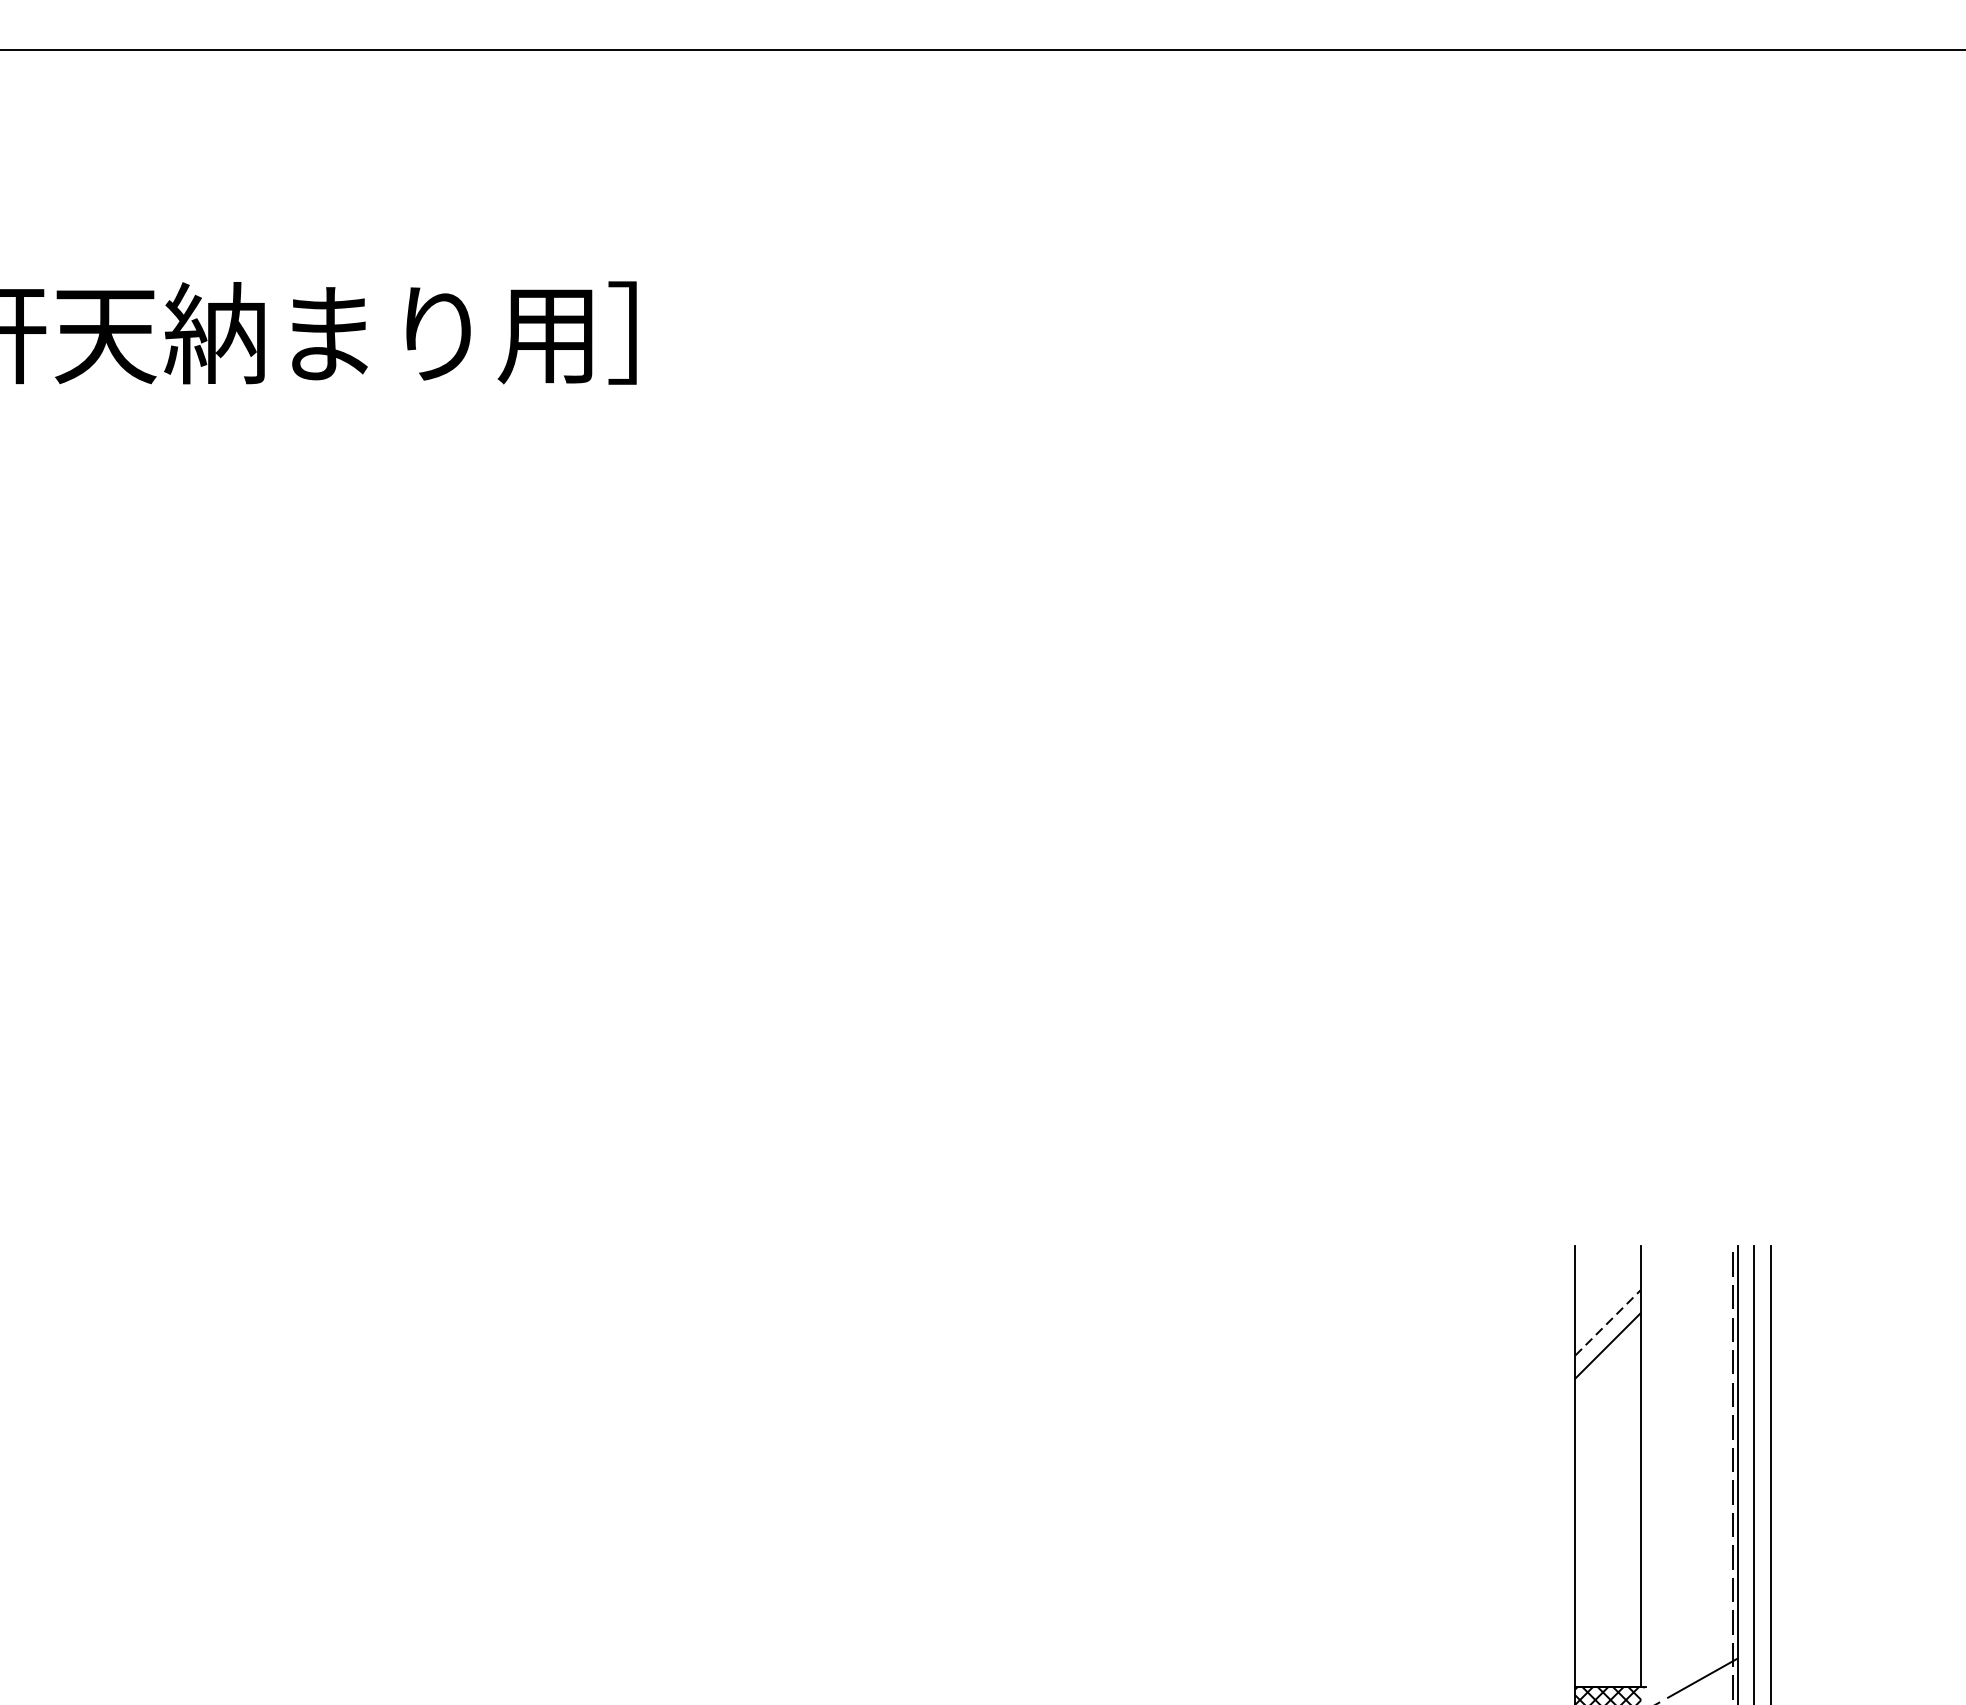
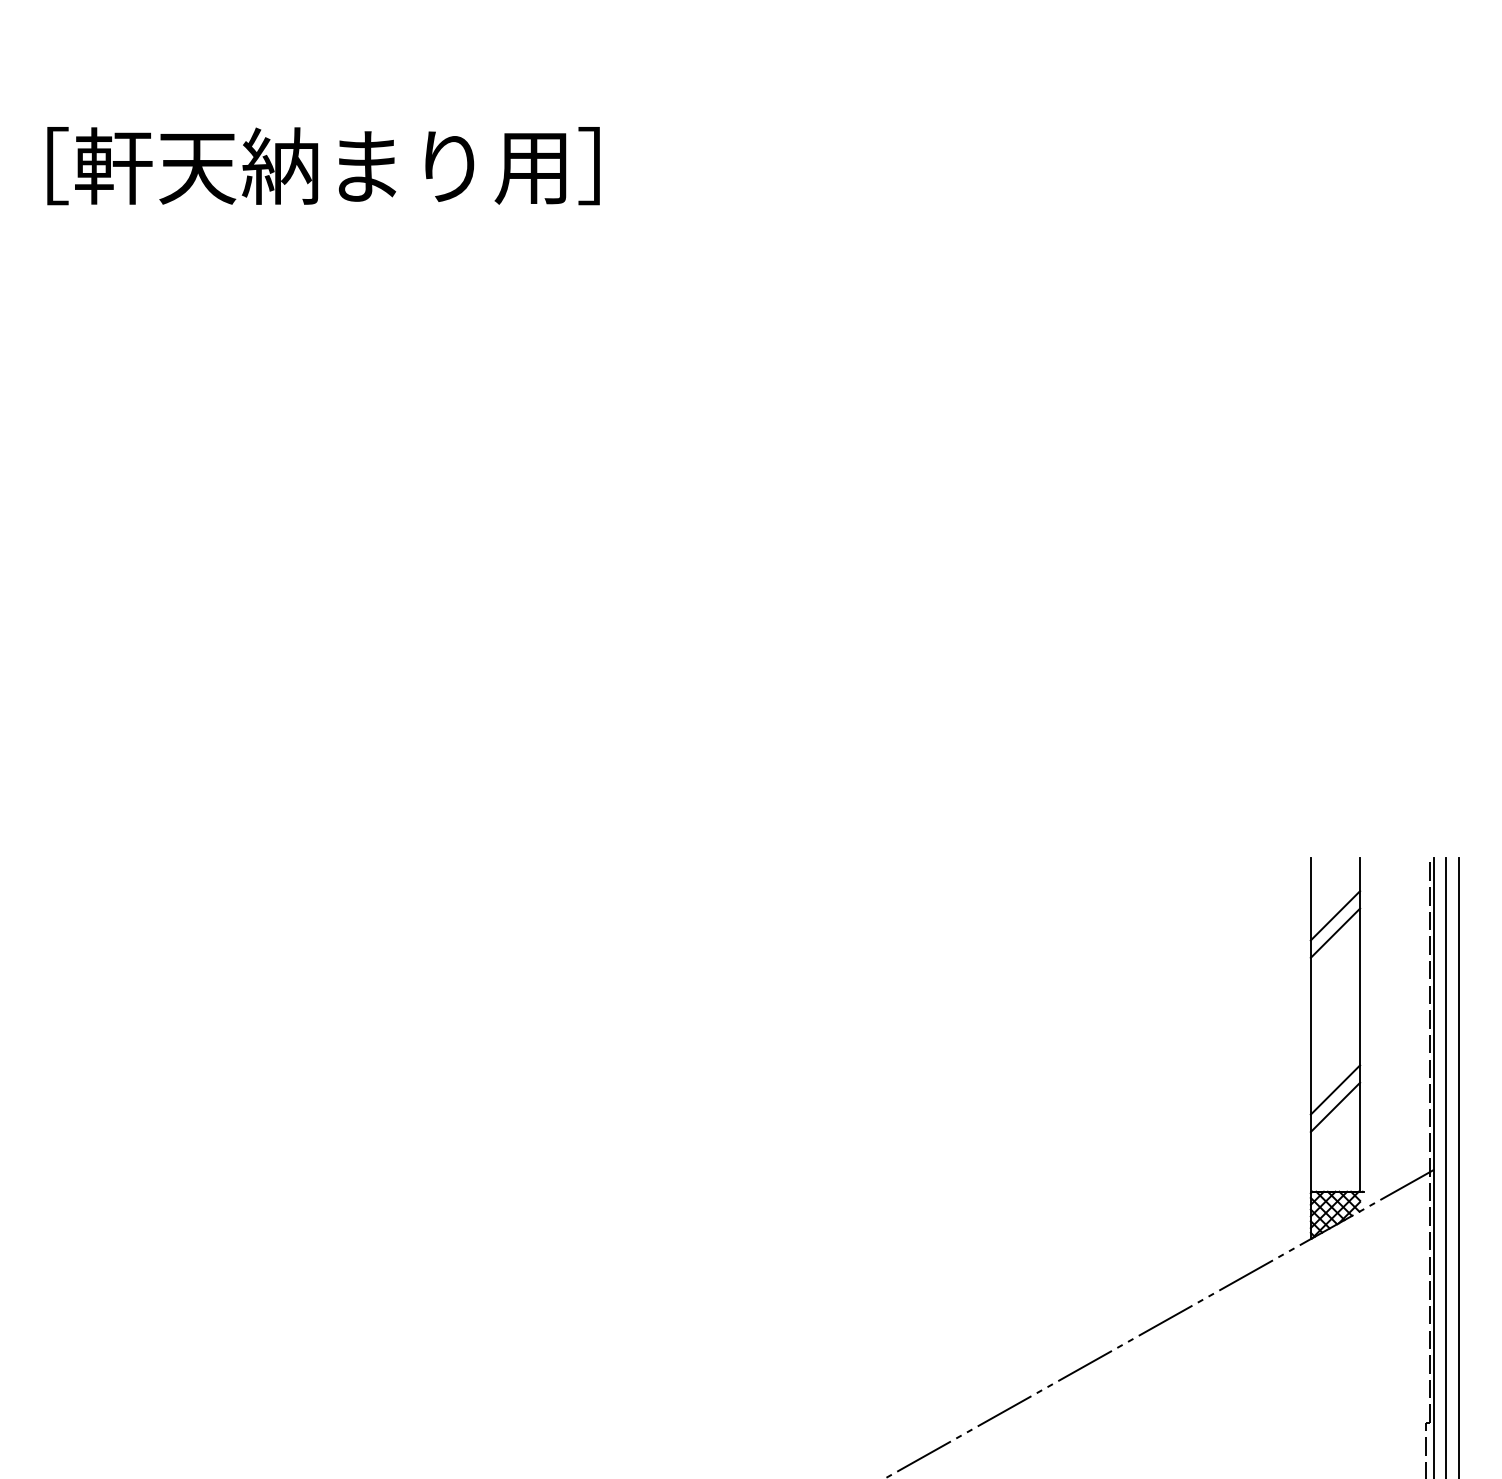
line: (1608, 1322) -> (1335, 915), dashed -> solid
line: (1608, 1552) -> (1335, 1089), added
line: (1608, 1576) -> (1335, 1107), added

